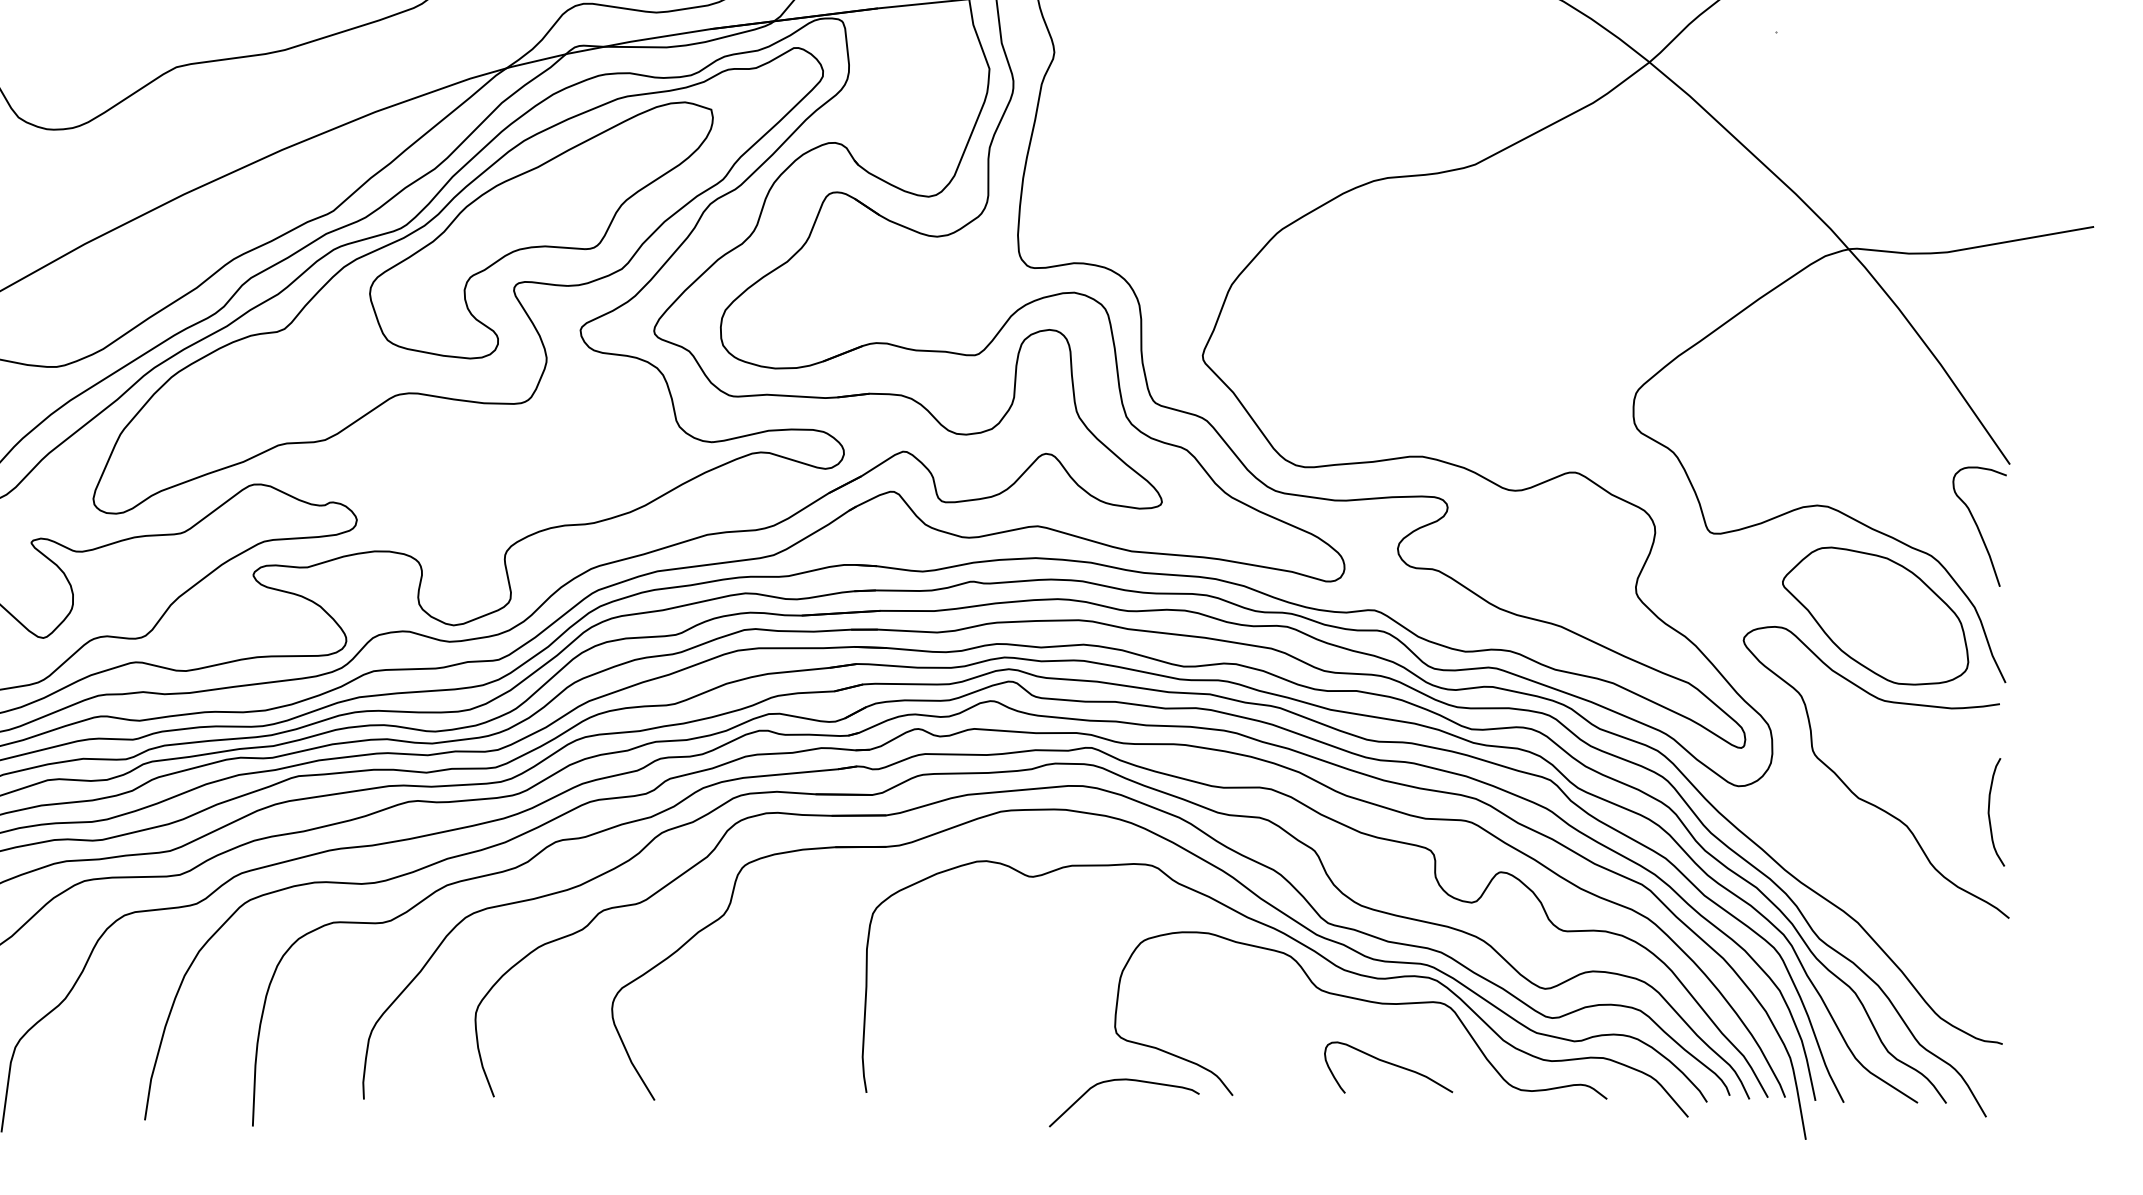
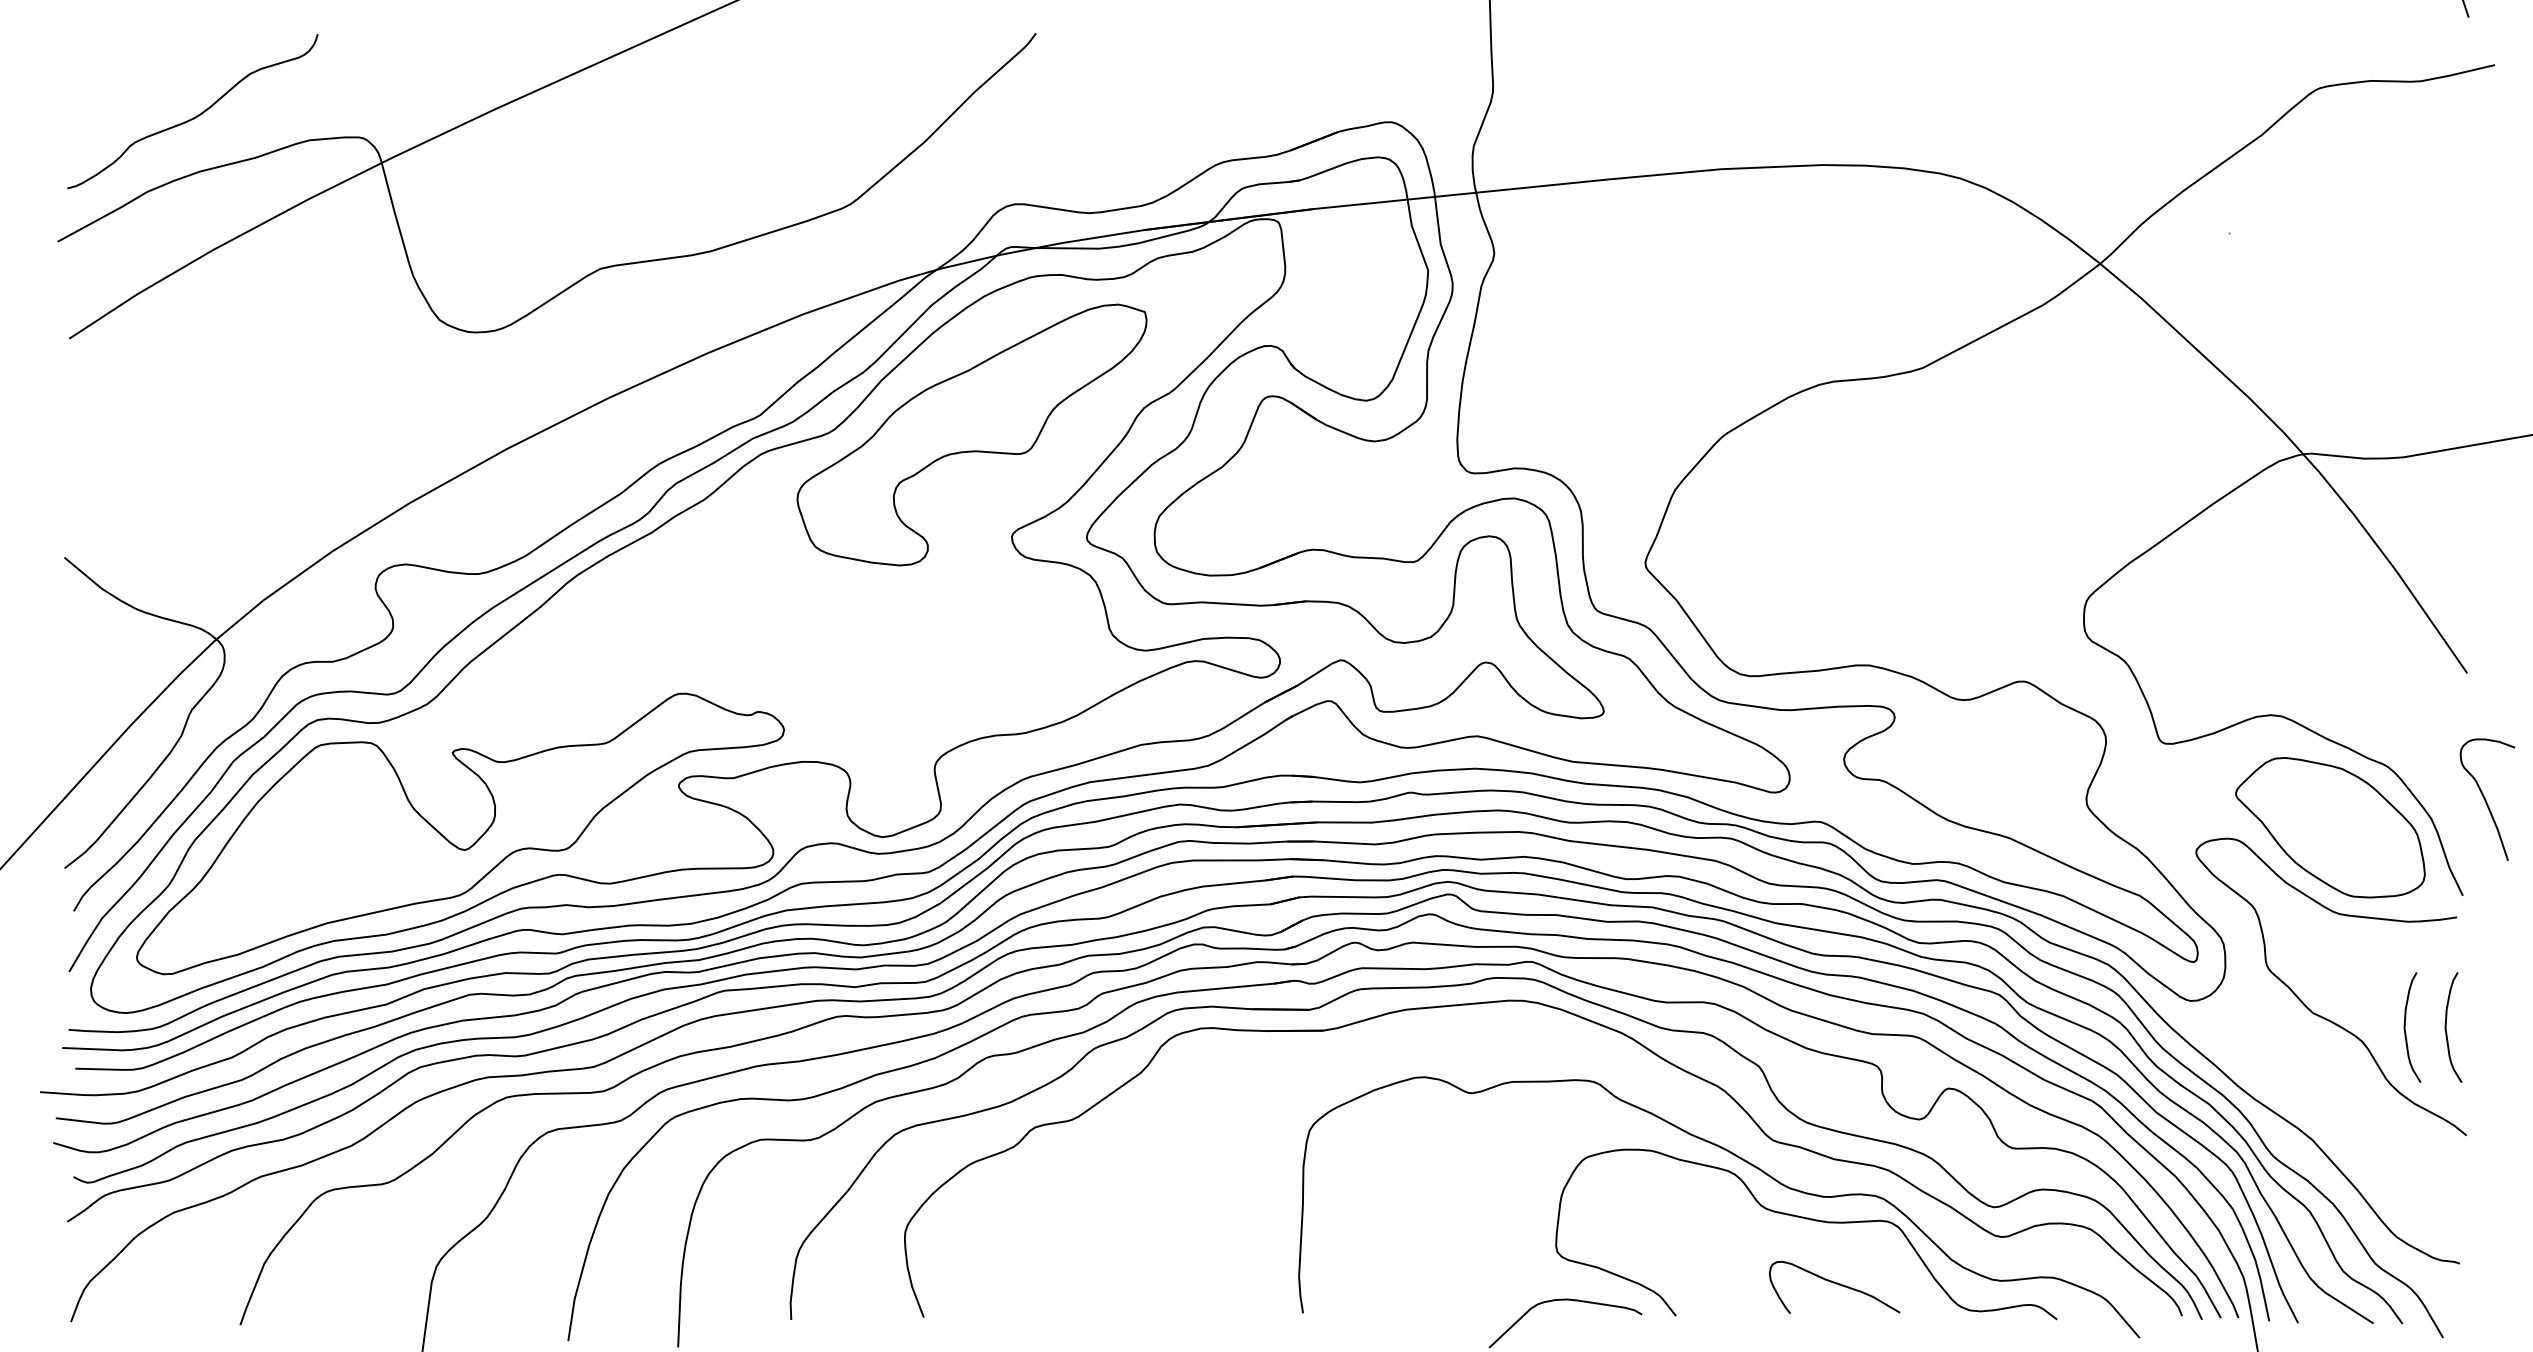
part: (458, 280) -> (887, 486), removed
curve: (1978, 526) -> (2486, 799), moved
curve: (1949, 812) -> (2405, 1027), added
part: (1208, 864) -> (1651, 1080), removed

